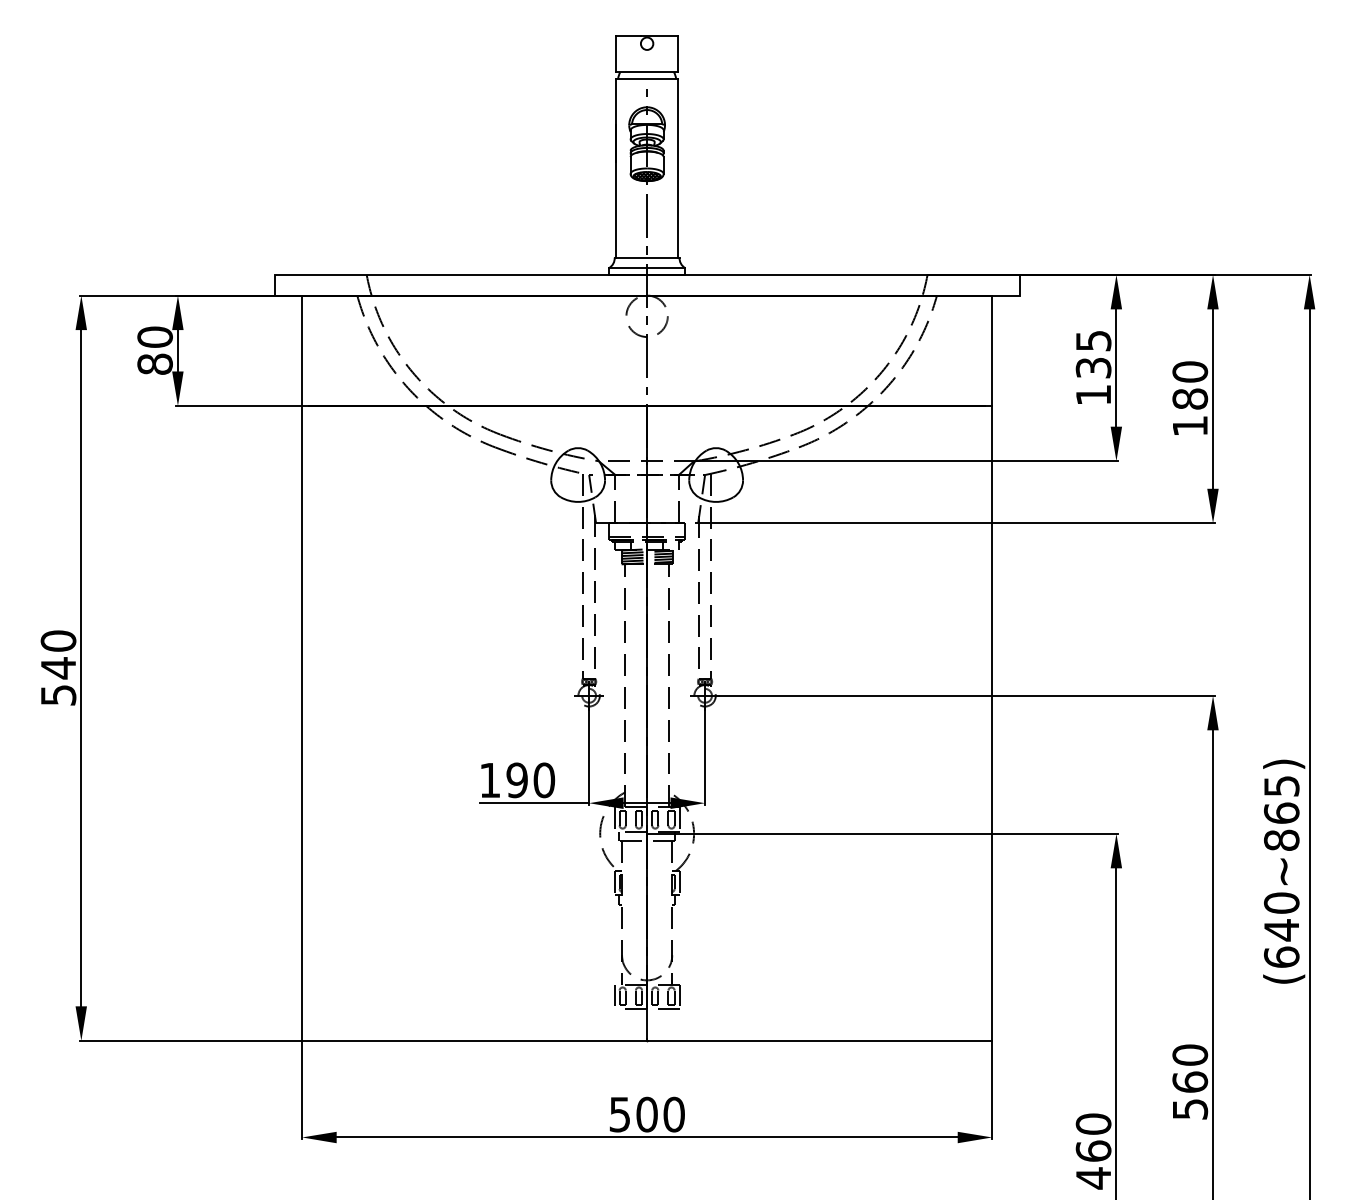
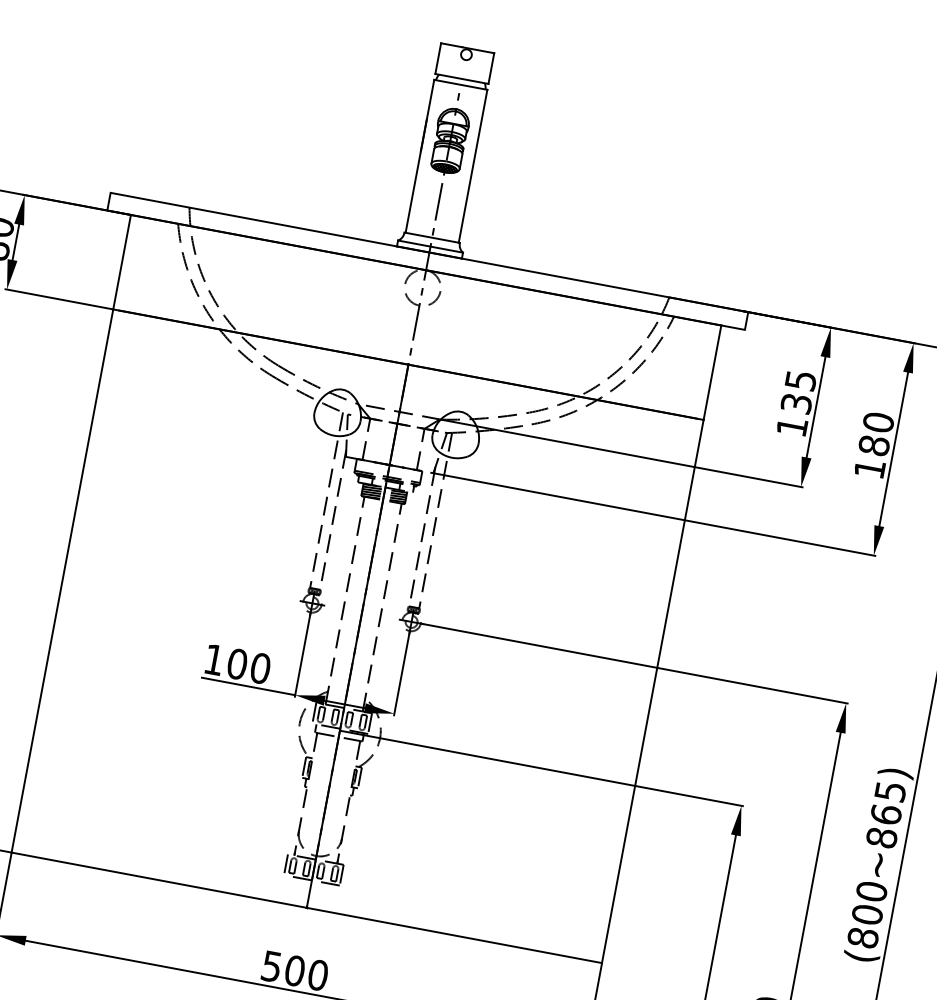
text: (516, 780) -> (236, 664), 190 -> 100
text: (1281, 943) -> (865, 926), (640~865) -> (800~865)

